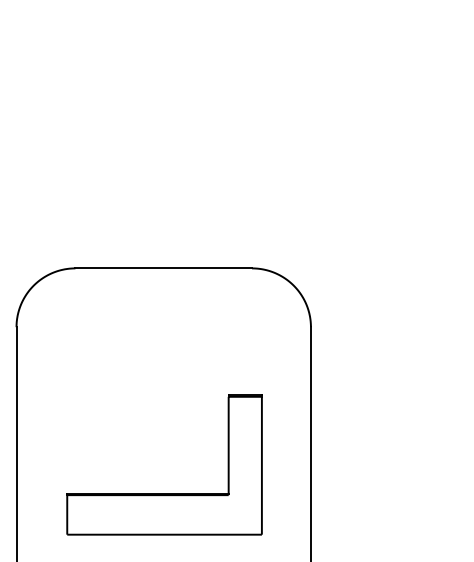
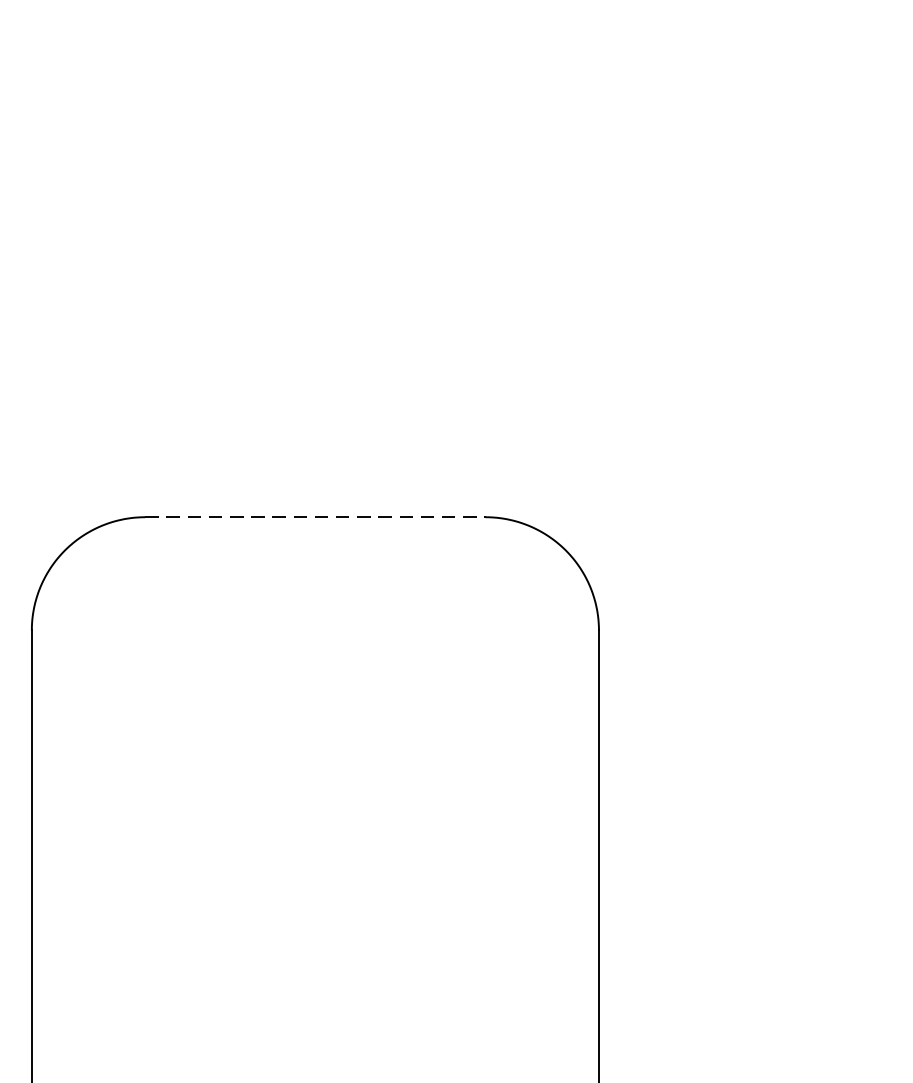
line: (164, 268) -> (316, 517), solid -> dashed
part: (164, 493) -> (316, 950), removed

